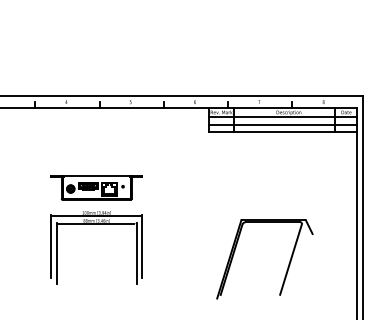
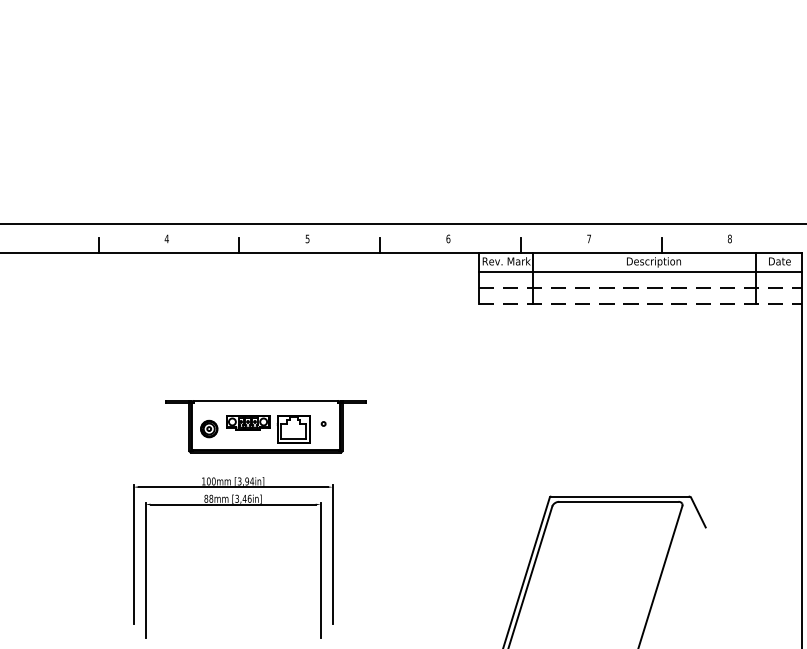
line: (282, 124) -> (639, 287), solid -> dashed
line: (282, 132) -> (639, 305), solid -> dashed
part: (96, 187) -> (265, 425), moved

